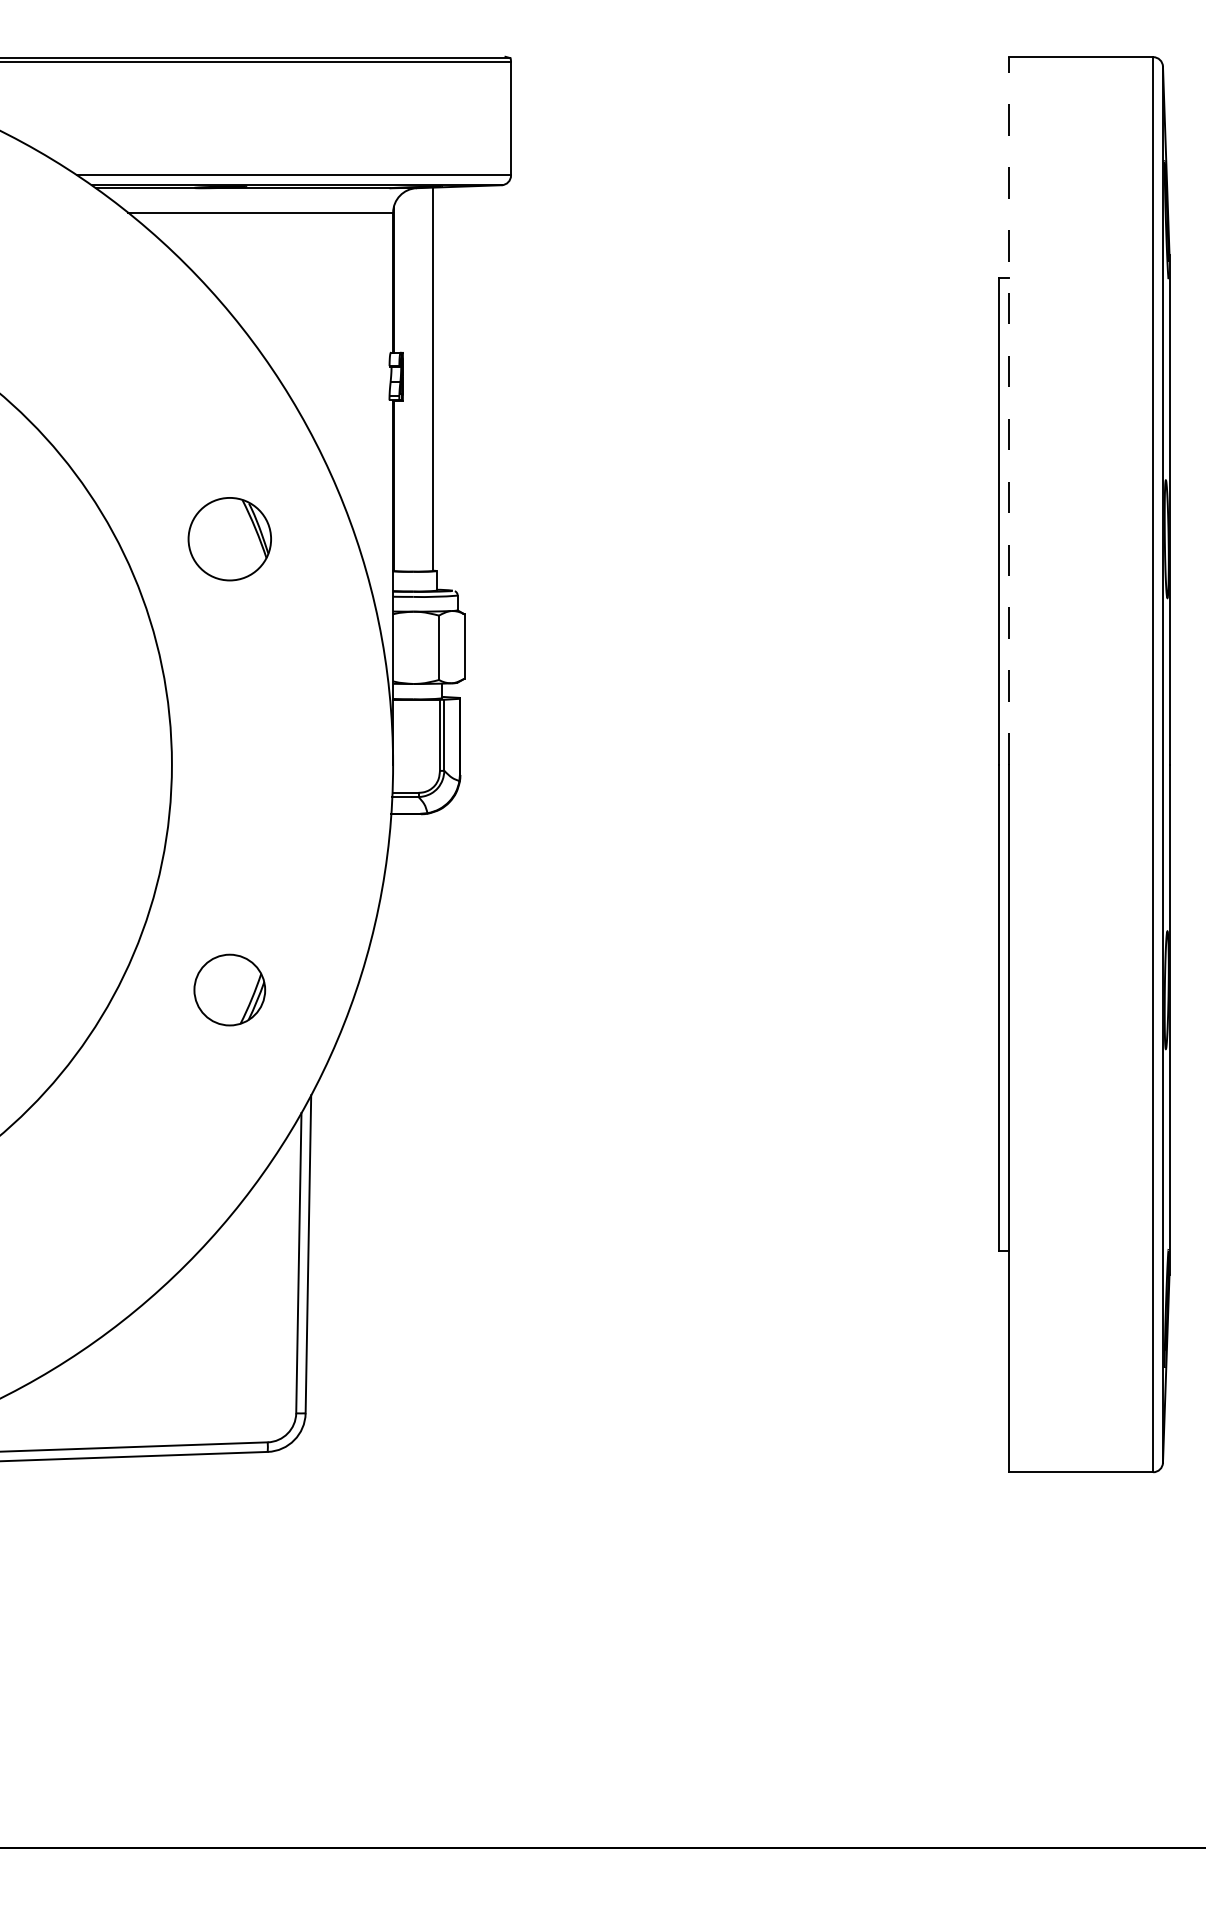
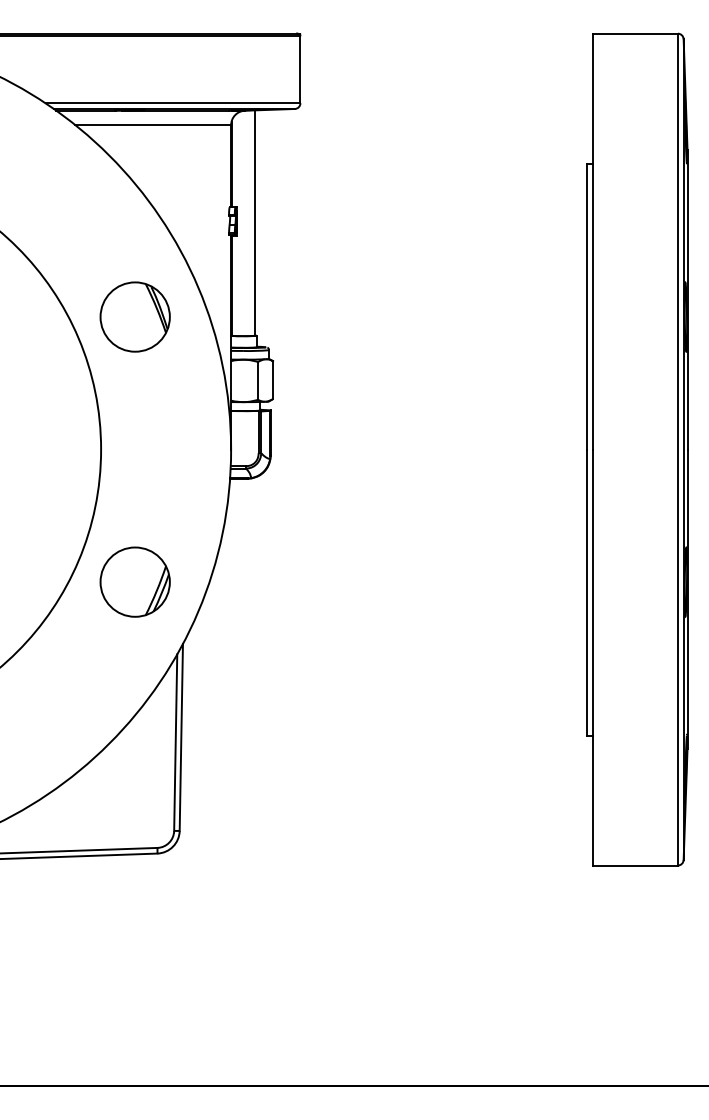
line: (1009, 410) -> (593, 241), dashed -> solid
part: (228, 538) -> (134, 316), size x1.43
part: (228, 989) -> (134, 581), size x1.67

